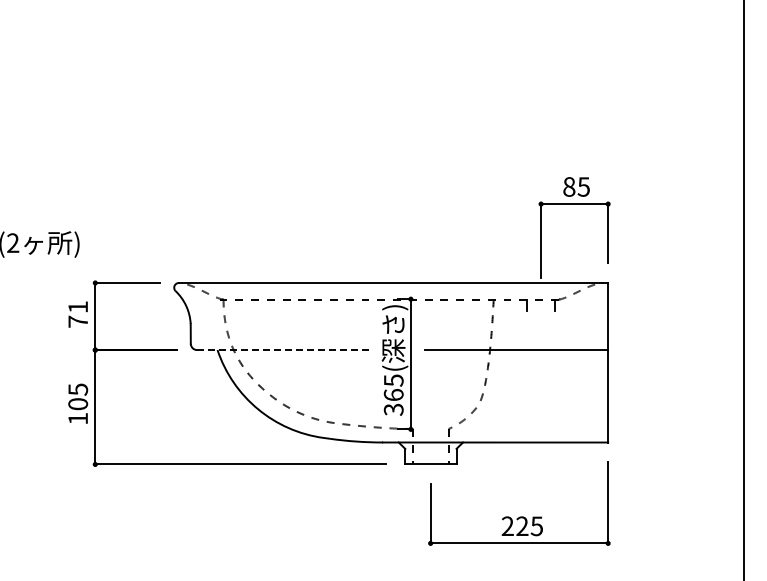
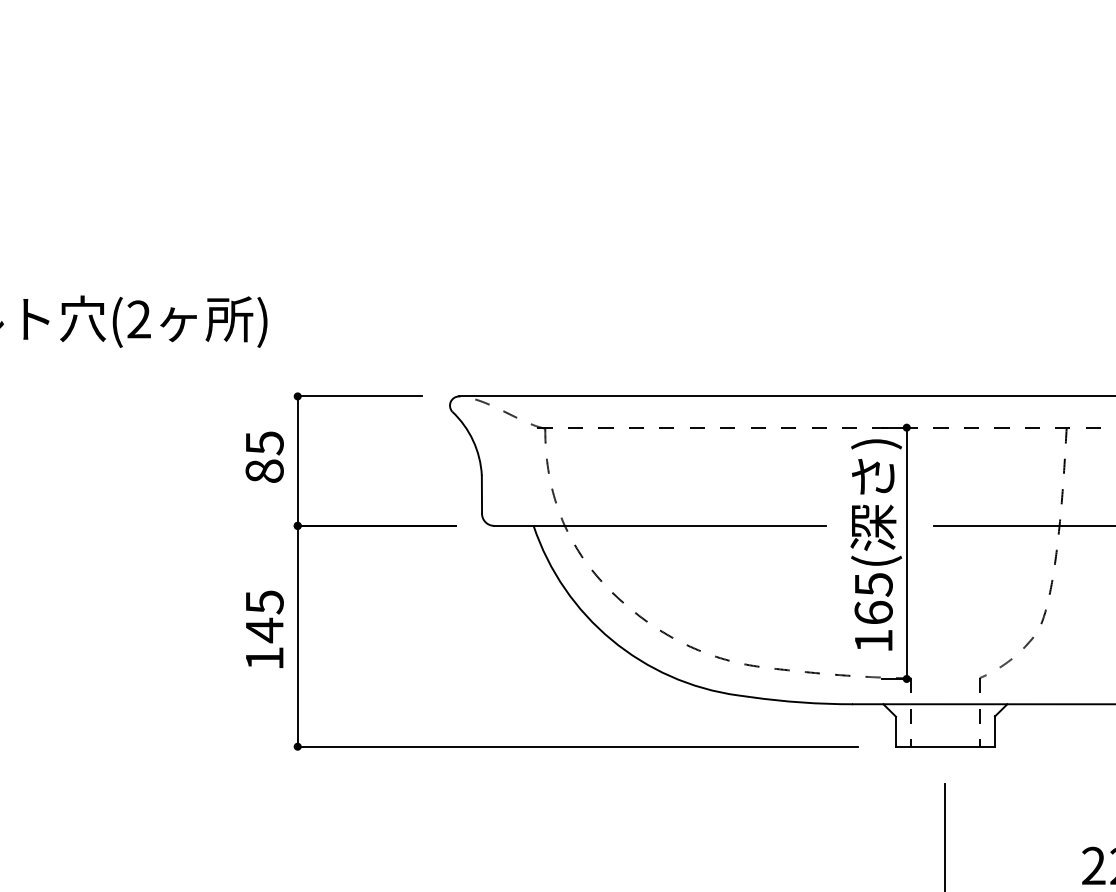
text: (78, 314) -> (265, 457), 71 -> 85
line: (283, 350) -> (660, 526), dashed -> solid
text: (78, 403) -> (265, 628), 105 -> 145
text: (393, 409) -> (873, 640), 365( -> 165(

